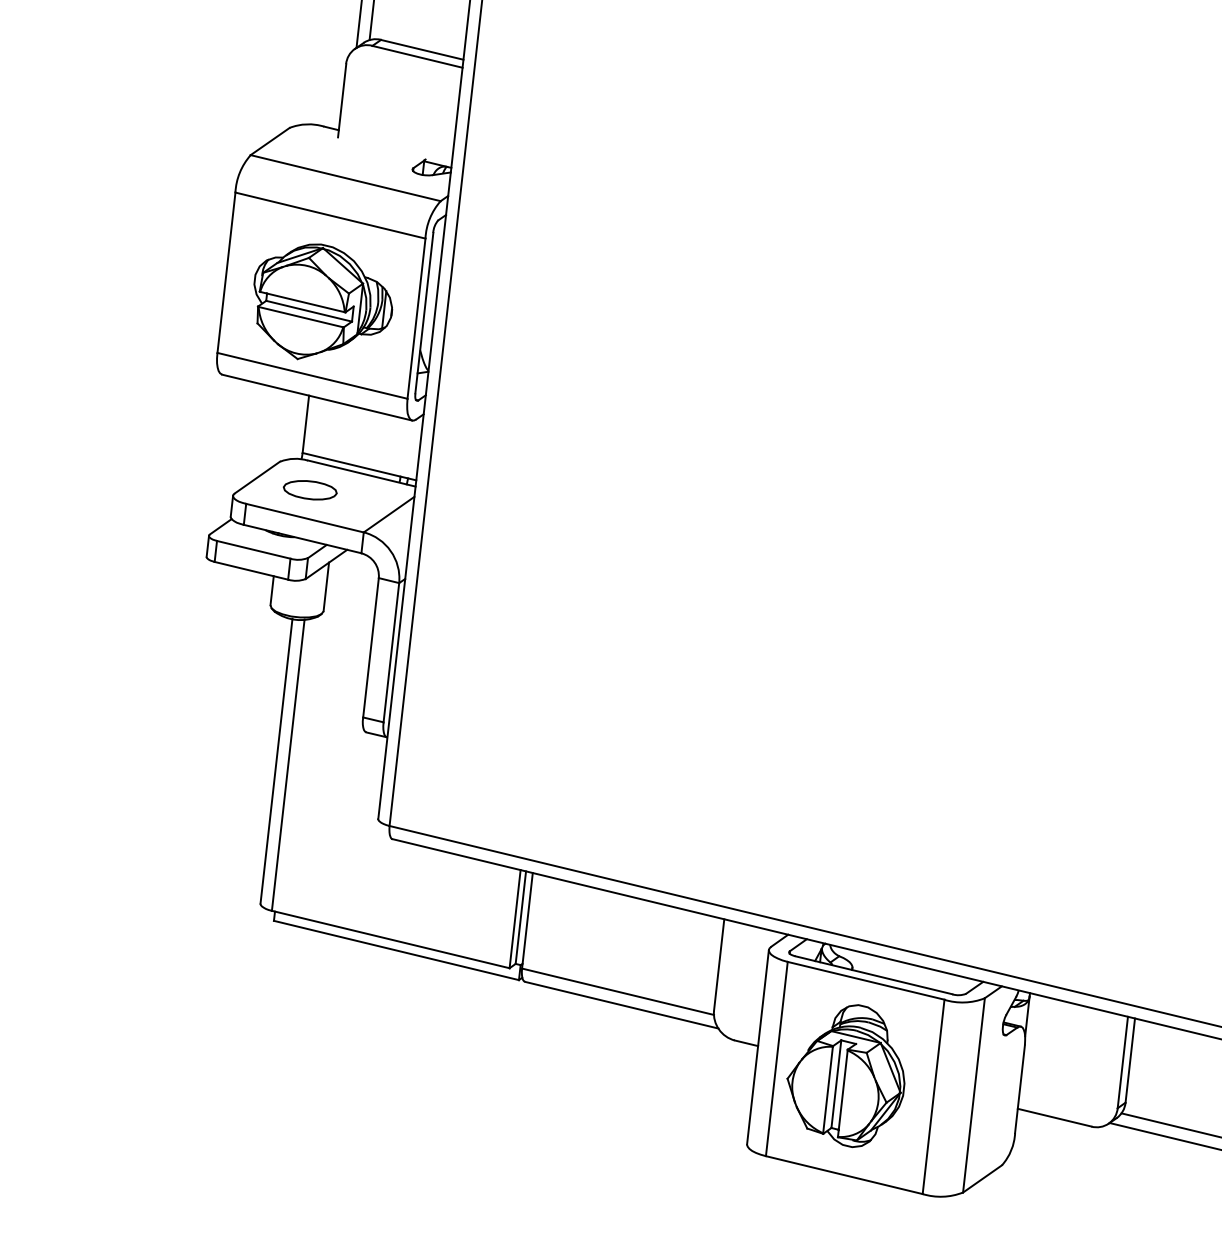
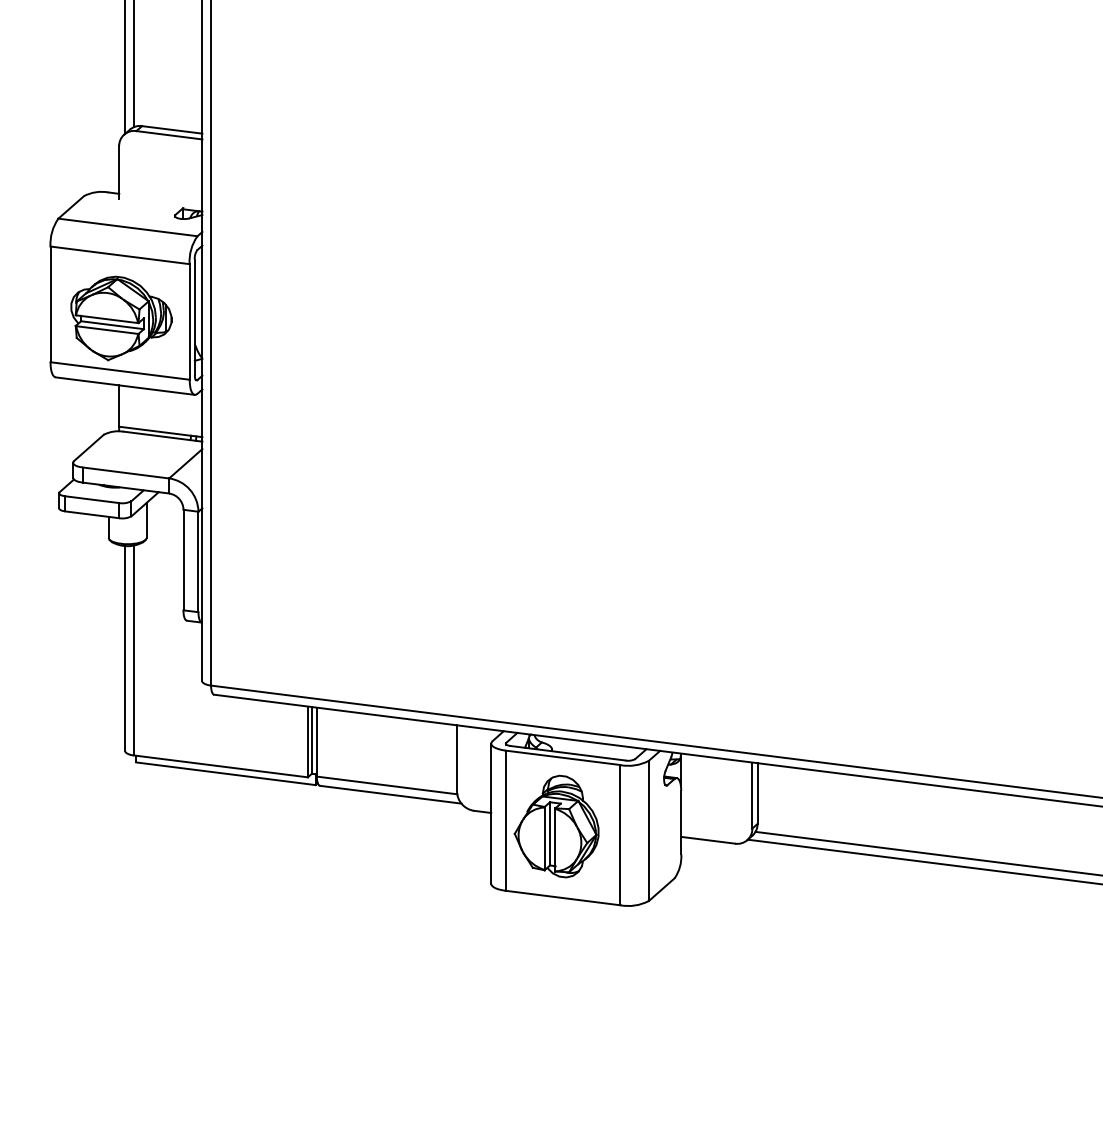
part: (310, 489) -> (127, 452), removed

